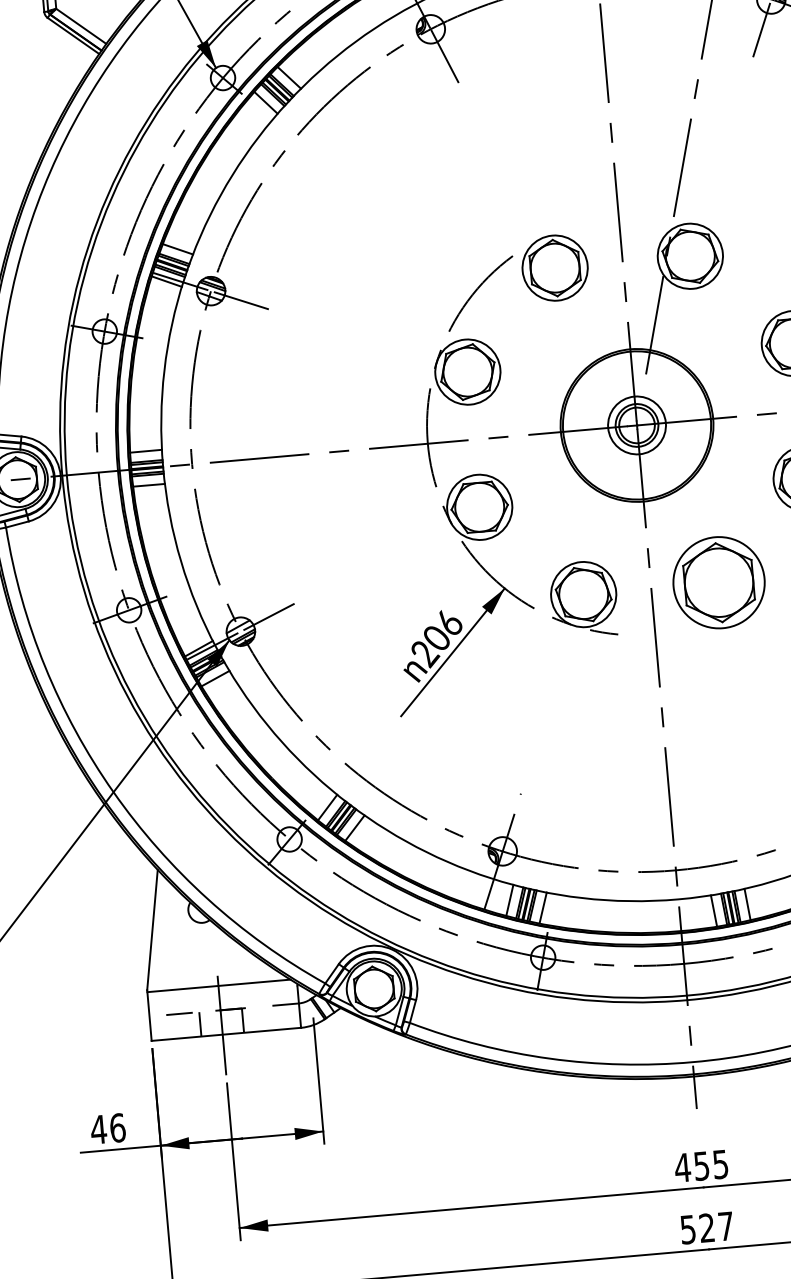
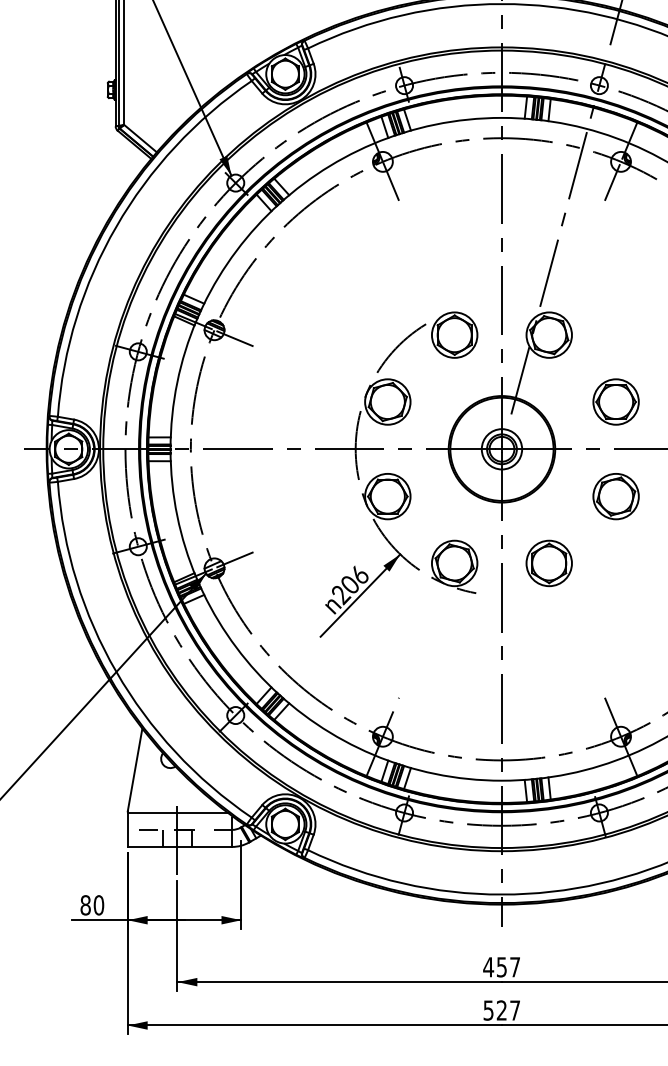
part: (717, 582) -> (548, 563), size x0.71
text: (108, 1129) -> (92, 905), 46 -> 80
text: (719, 1164) -> (514, 967), 455 -> 457

